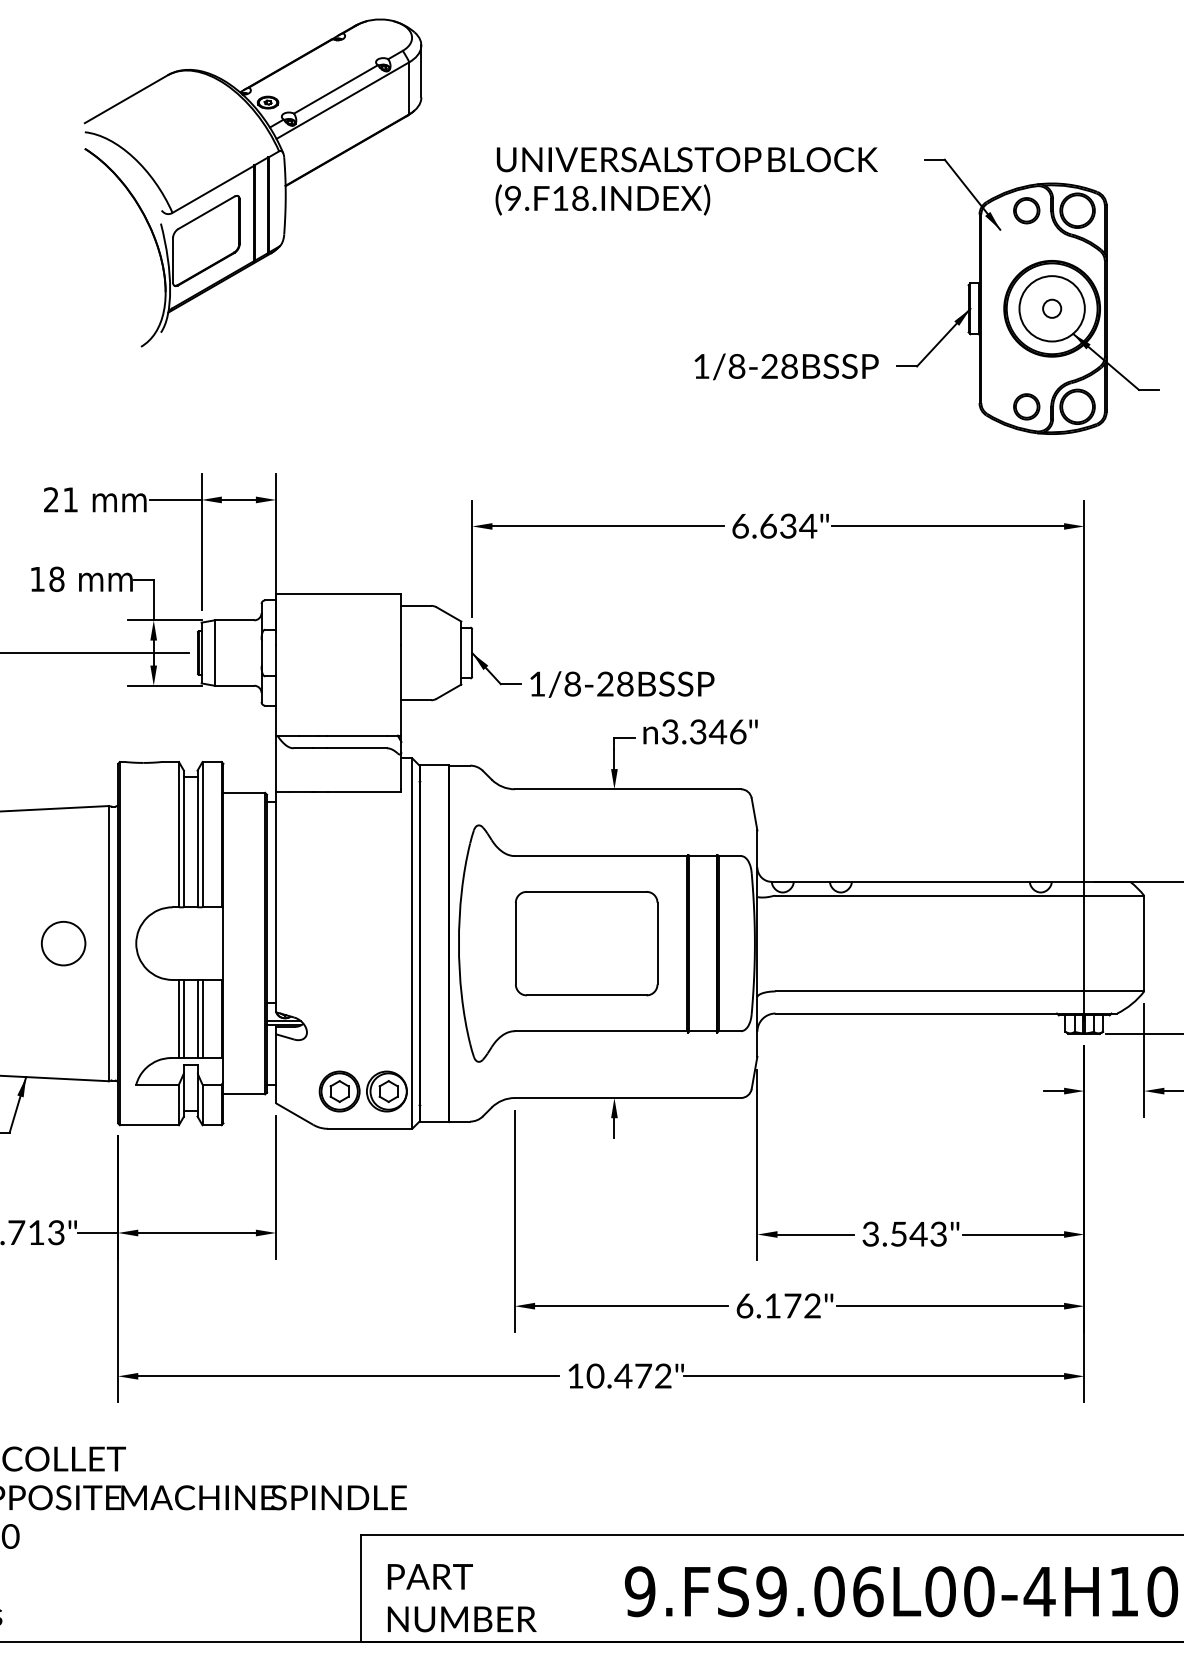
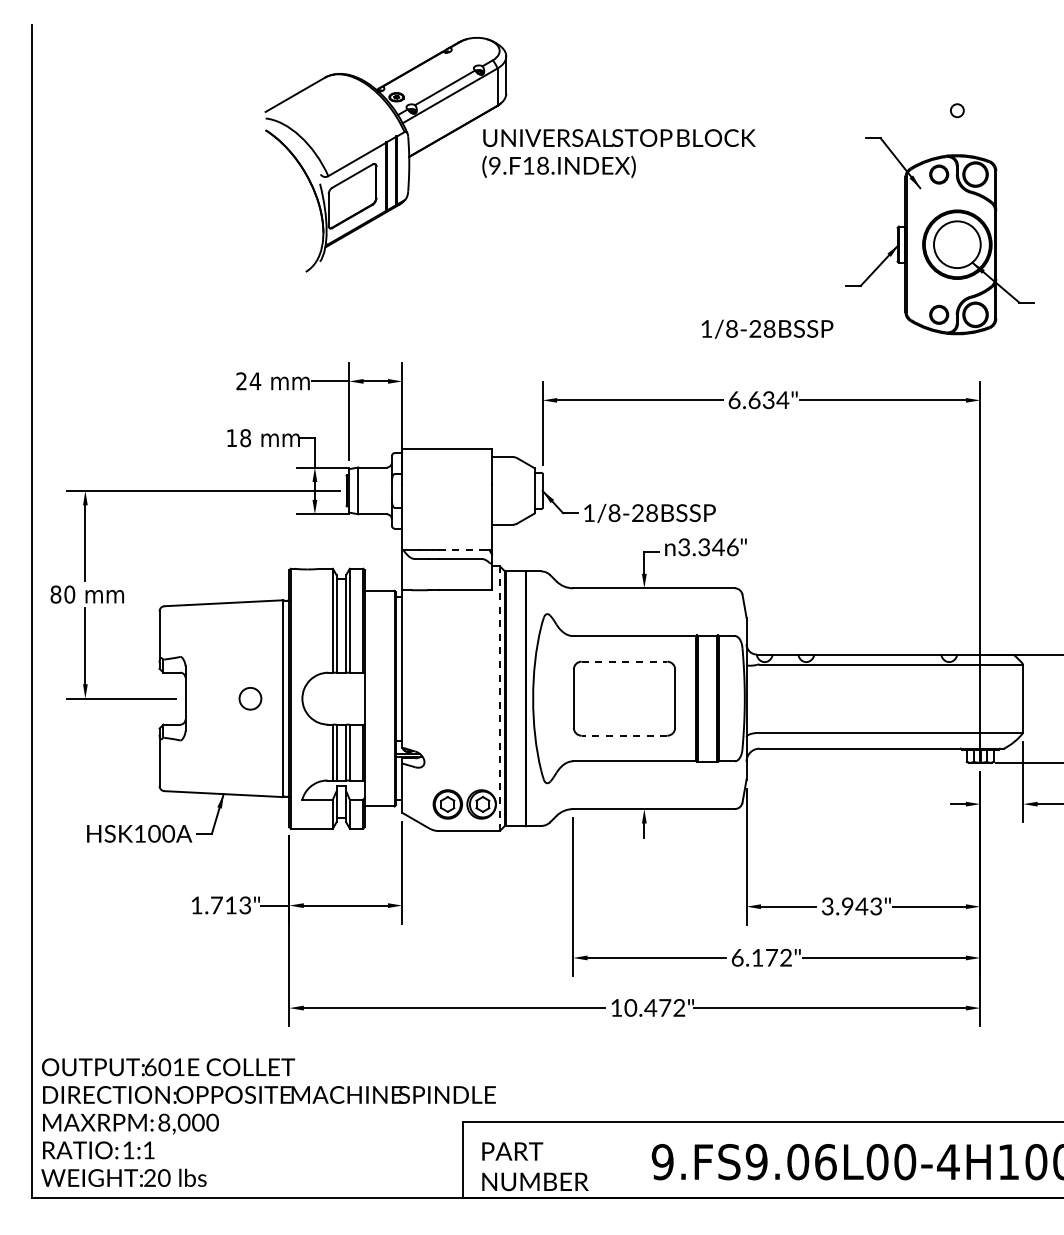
text: (685, 181) -> (618, 153), moved
circle: (1052, 308) -> (957, 110), moved
text: (786, 365) -> (767, 328), moved
text: (70, 500) -> (255, 381), 21 -> 24
line: (357, 735) -> (460, 549), solid -> dashed
line: (586, 891) -> (624, 661), solid -> dashed
part: (63, 943) -> (250, 698), size x0.7
line: (411, 943) -> (499, 698), solid -> dashed
line: (586, 995) -> (624, 735), solid -> dashed
text: (898, 1234) -> (847, 906), 3.543" -> 3.943"

